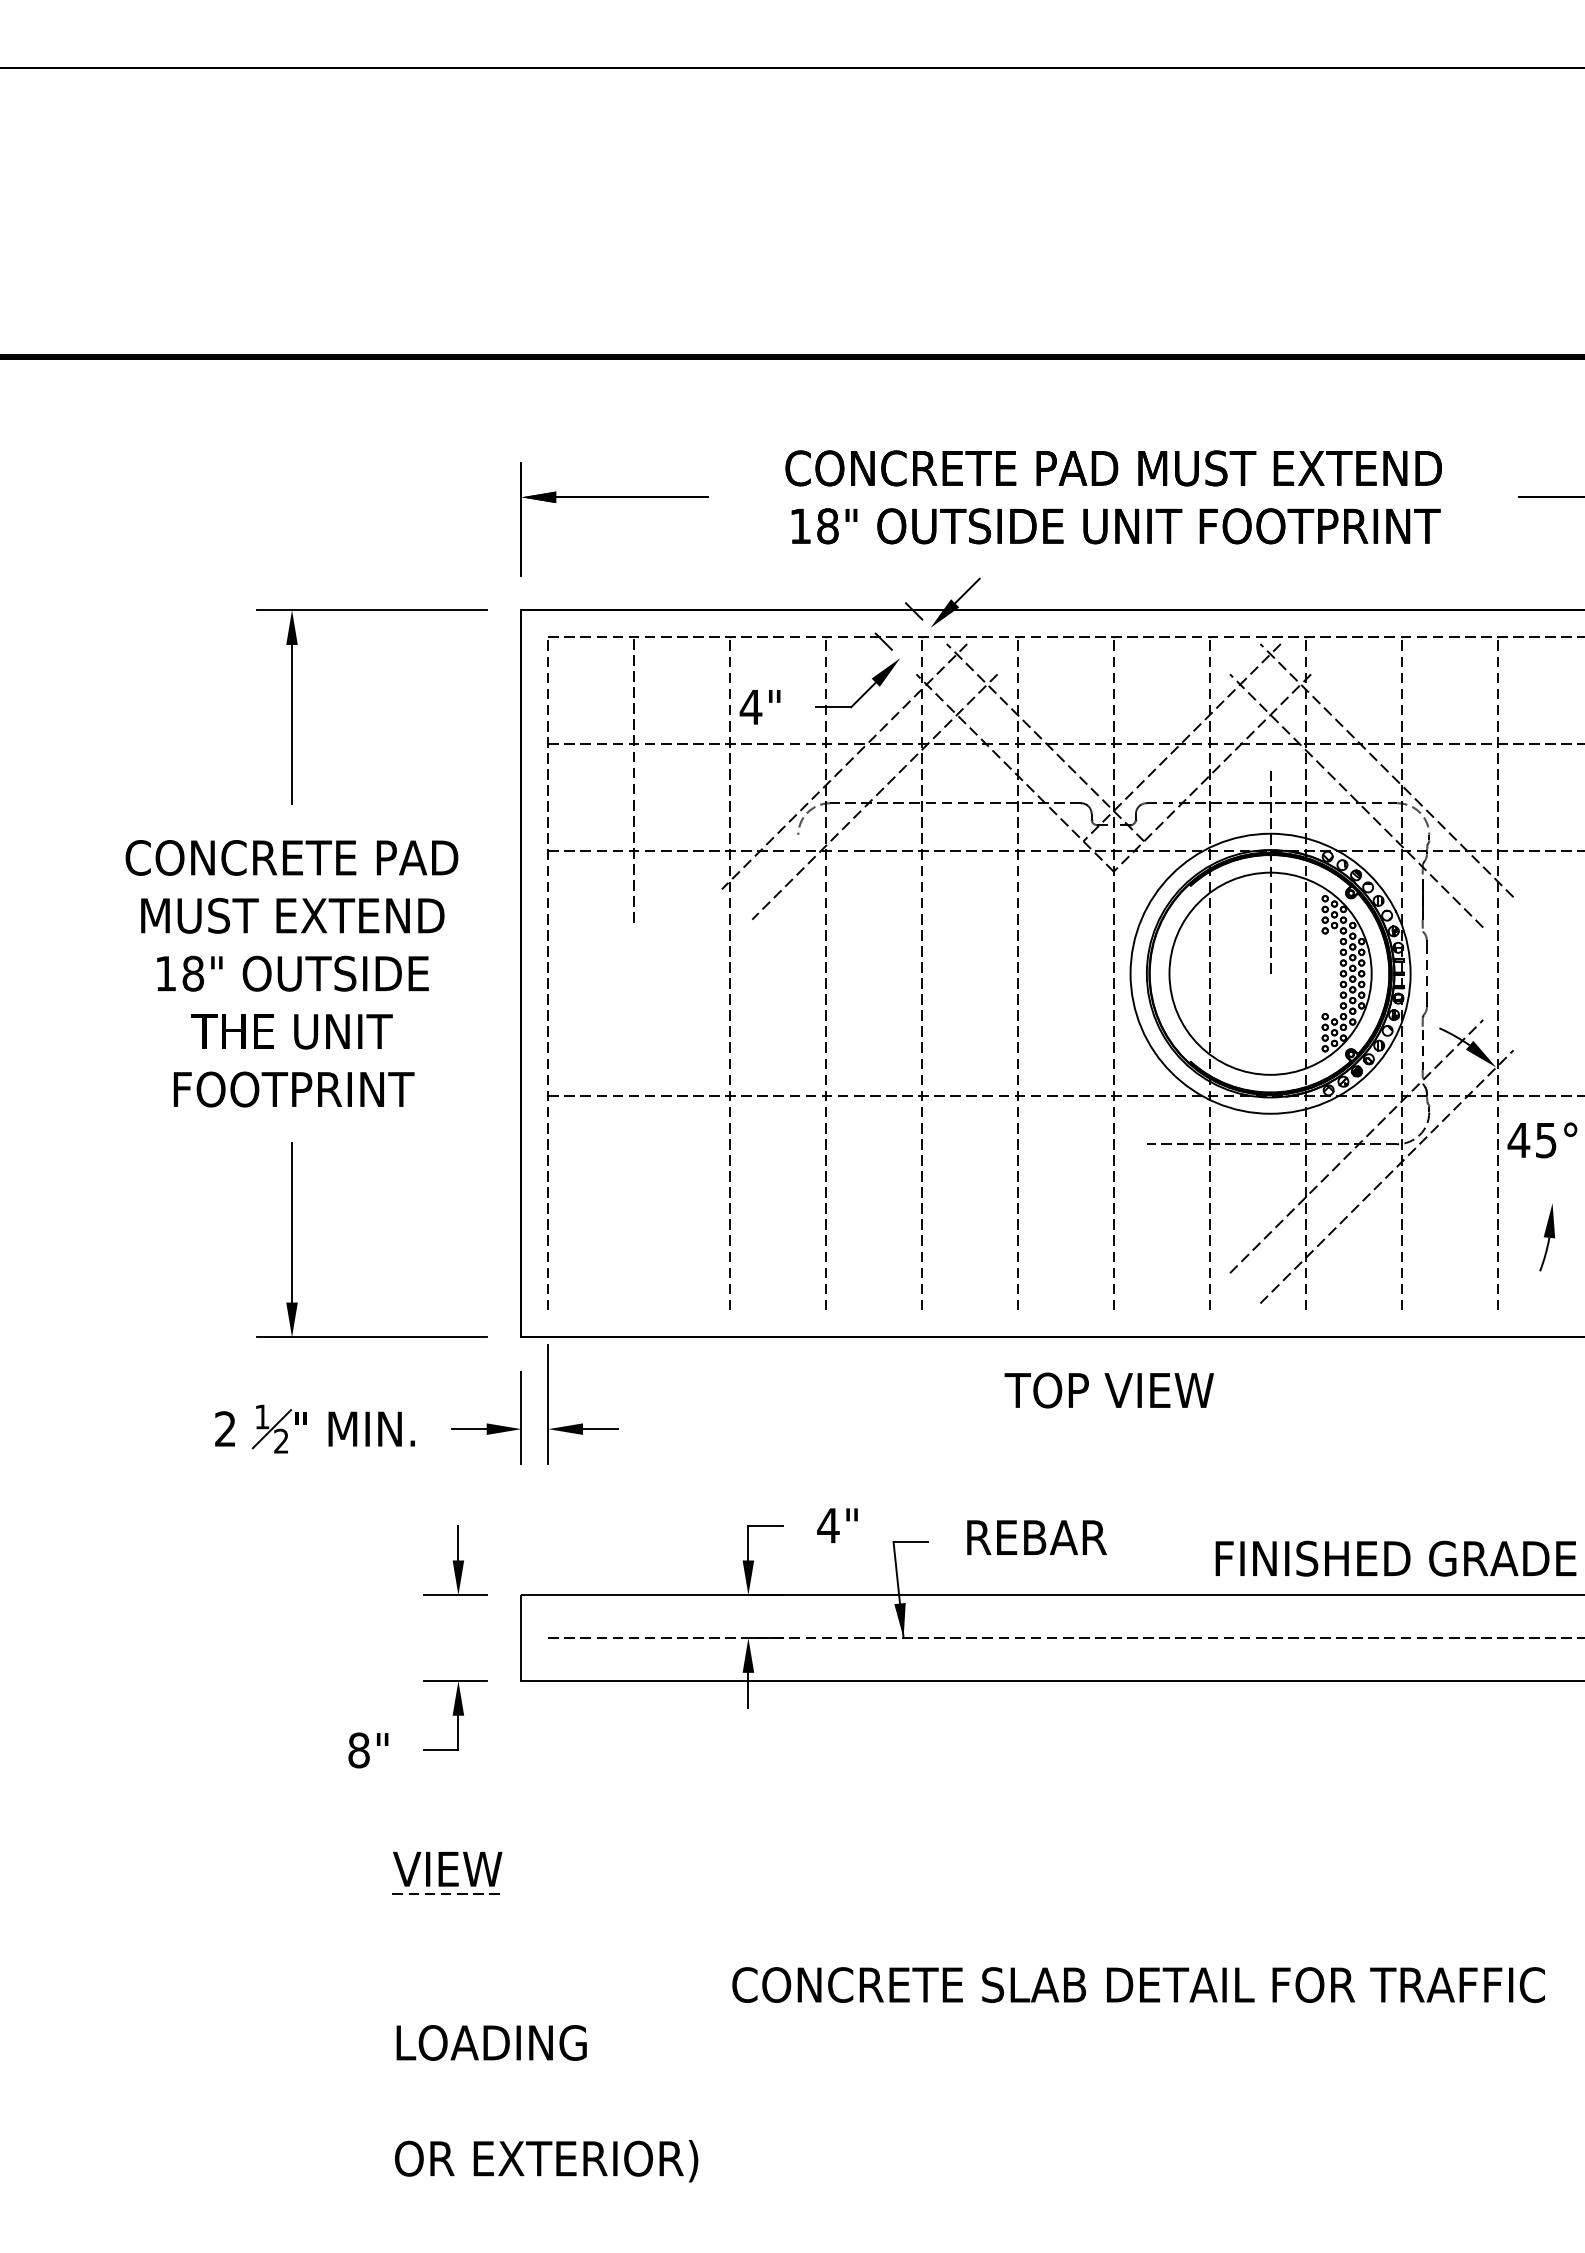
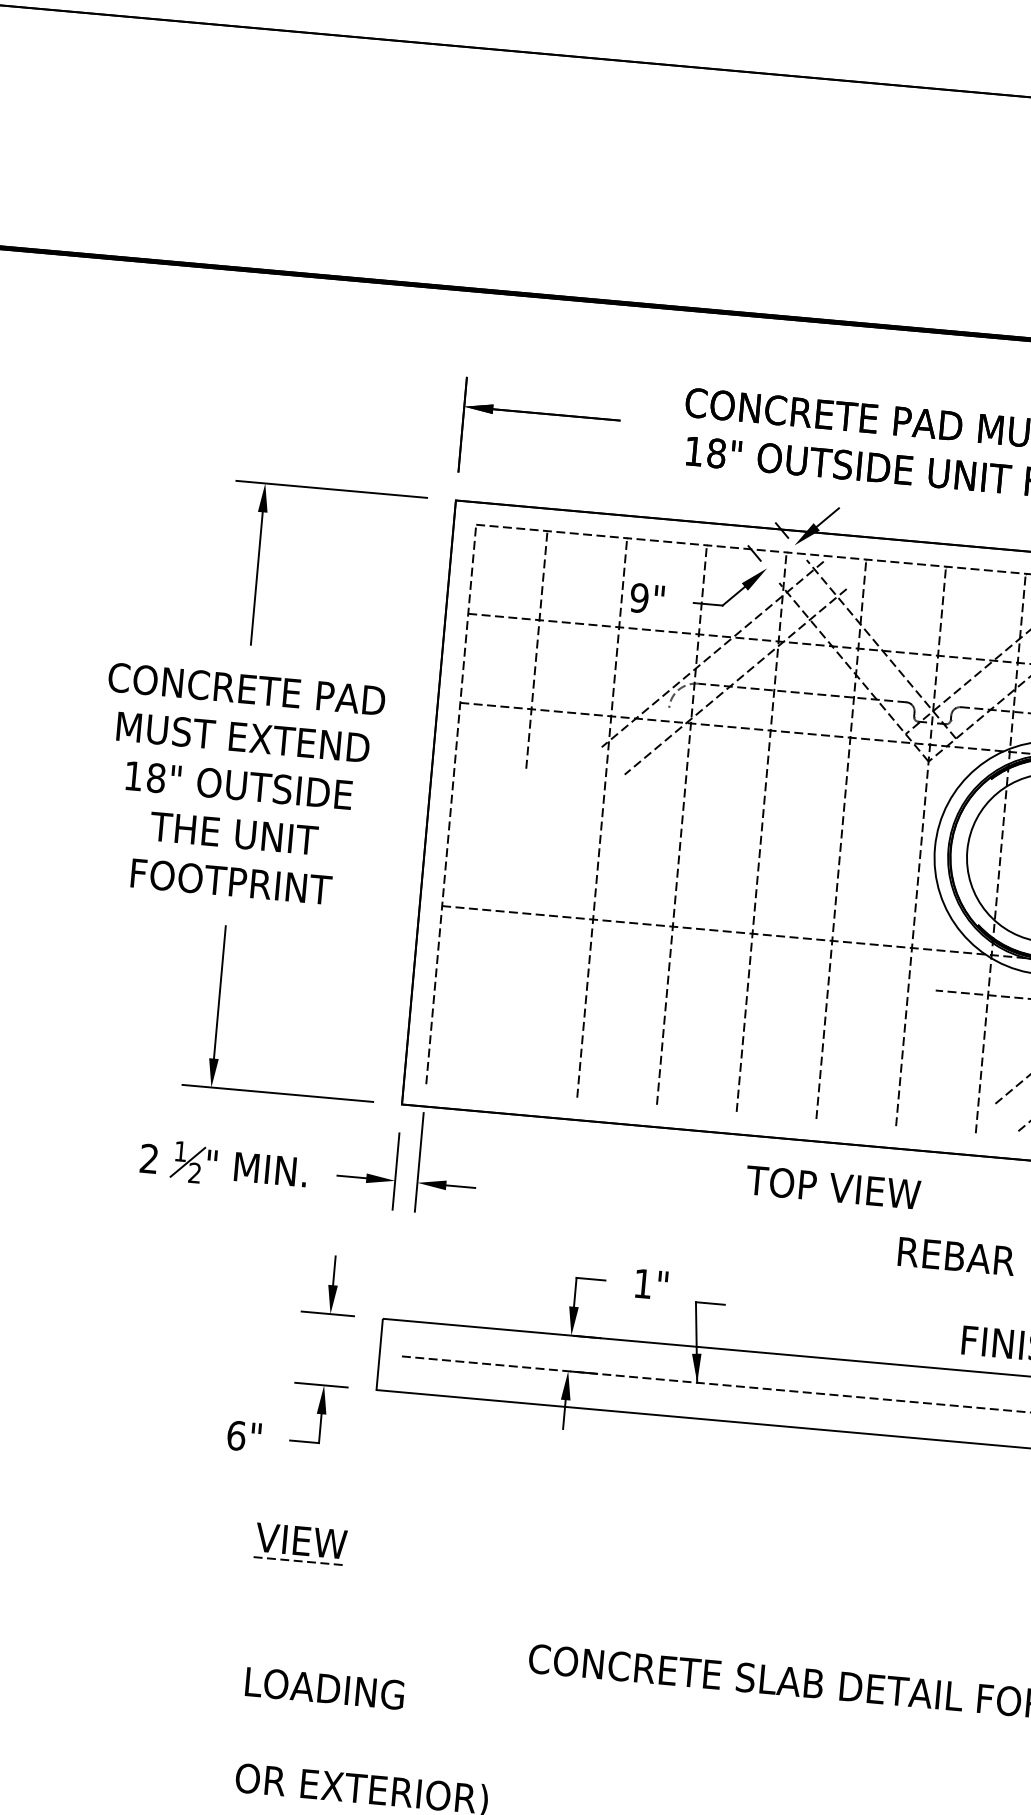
text: (750, 707) -> (638, 598), 4" -> 9"
text: (1108, 1390) -> (832, 1187), moved
text: (828, 1525) -> (643, 1283), 4" -> 1"
text: (1036, 1537) -> (956, 1256), moved
text: (358, 1750) -> (235, 1435), 8" -> 6"

